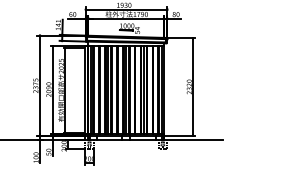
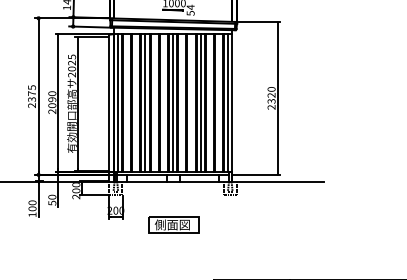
part: (126, 167) -> (173, 224), added

